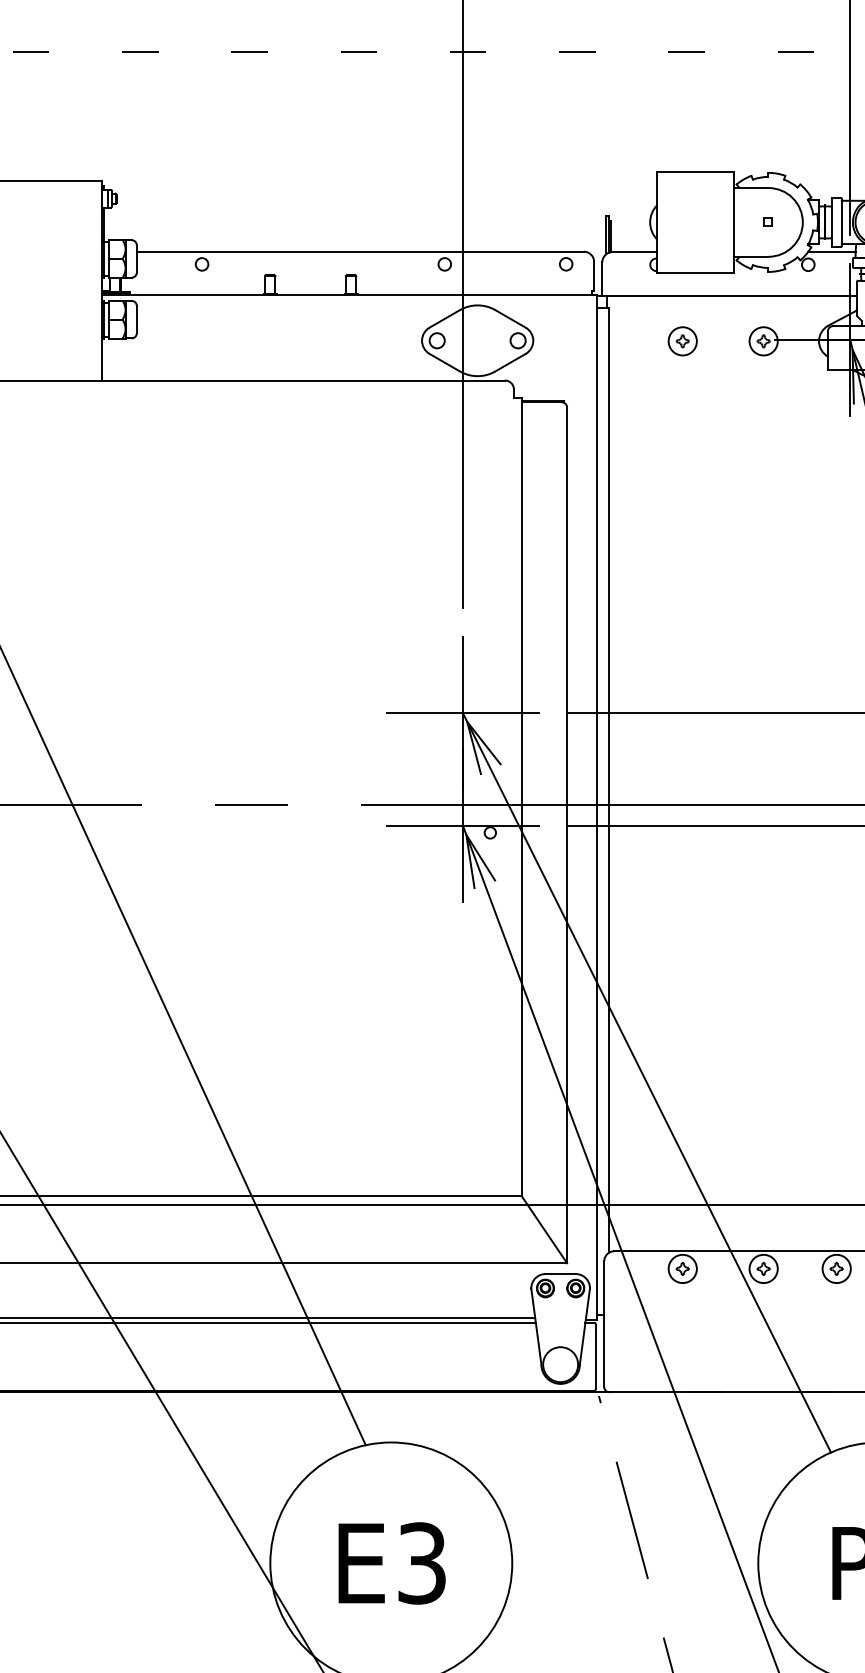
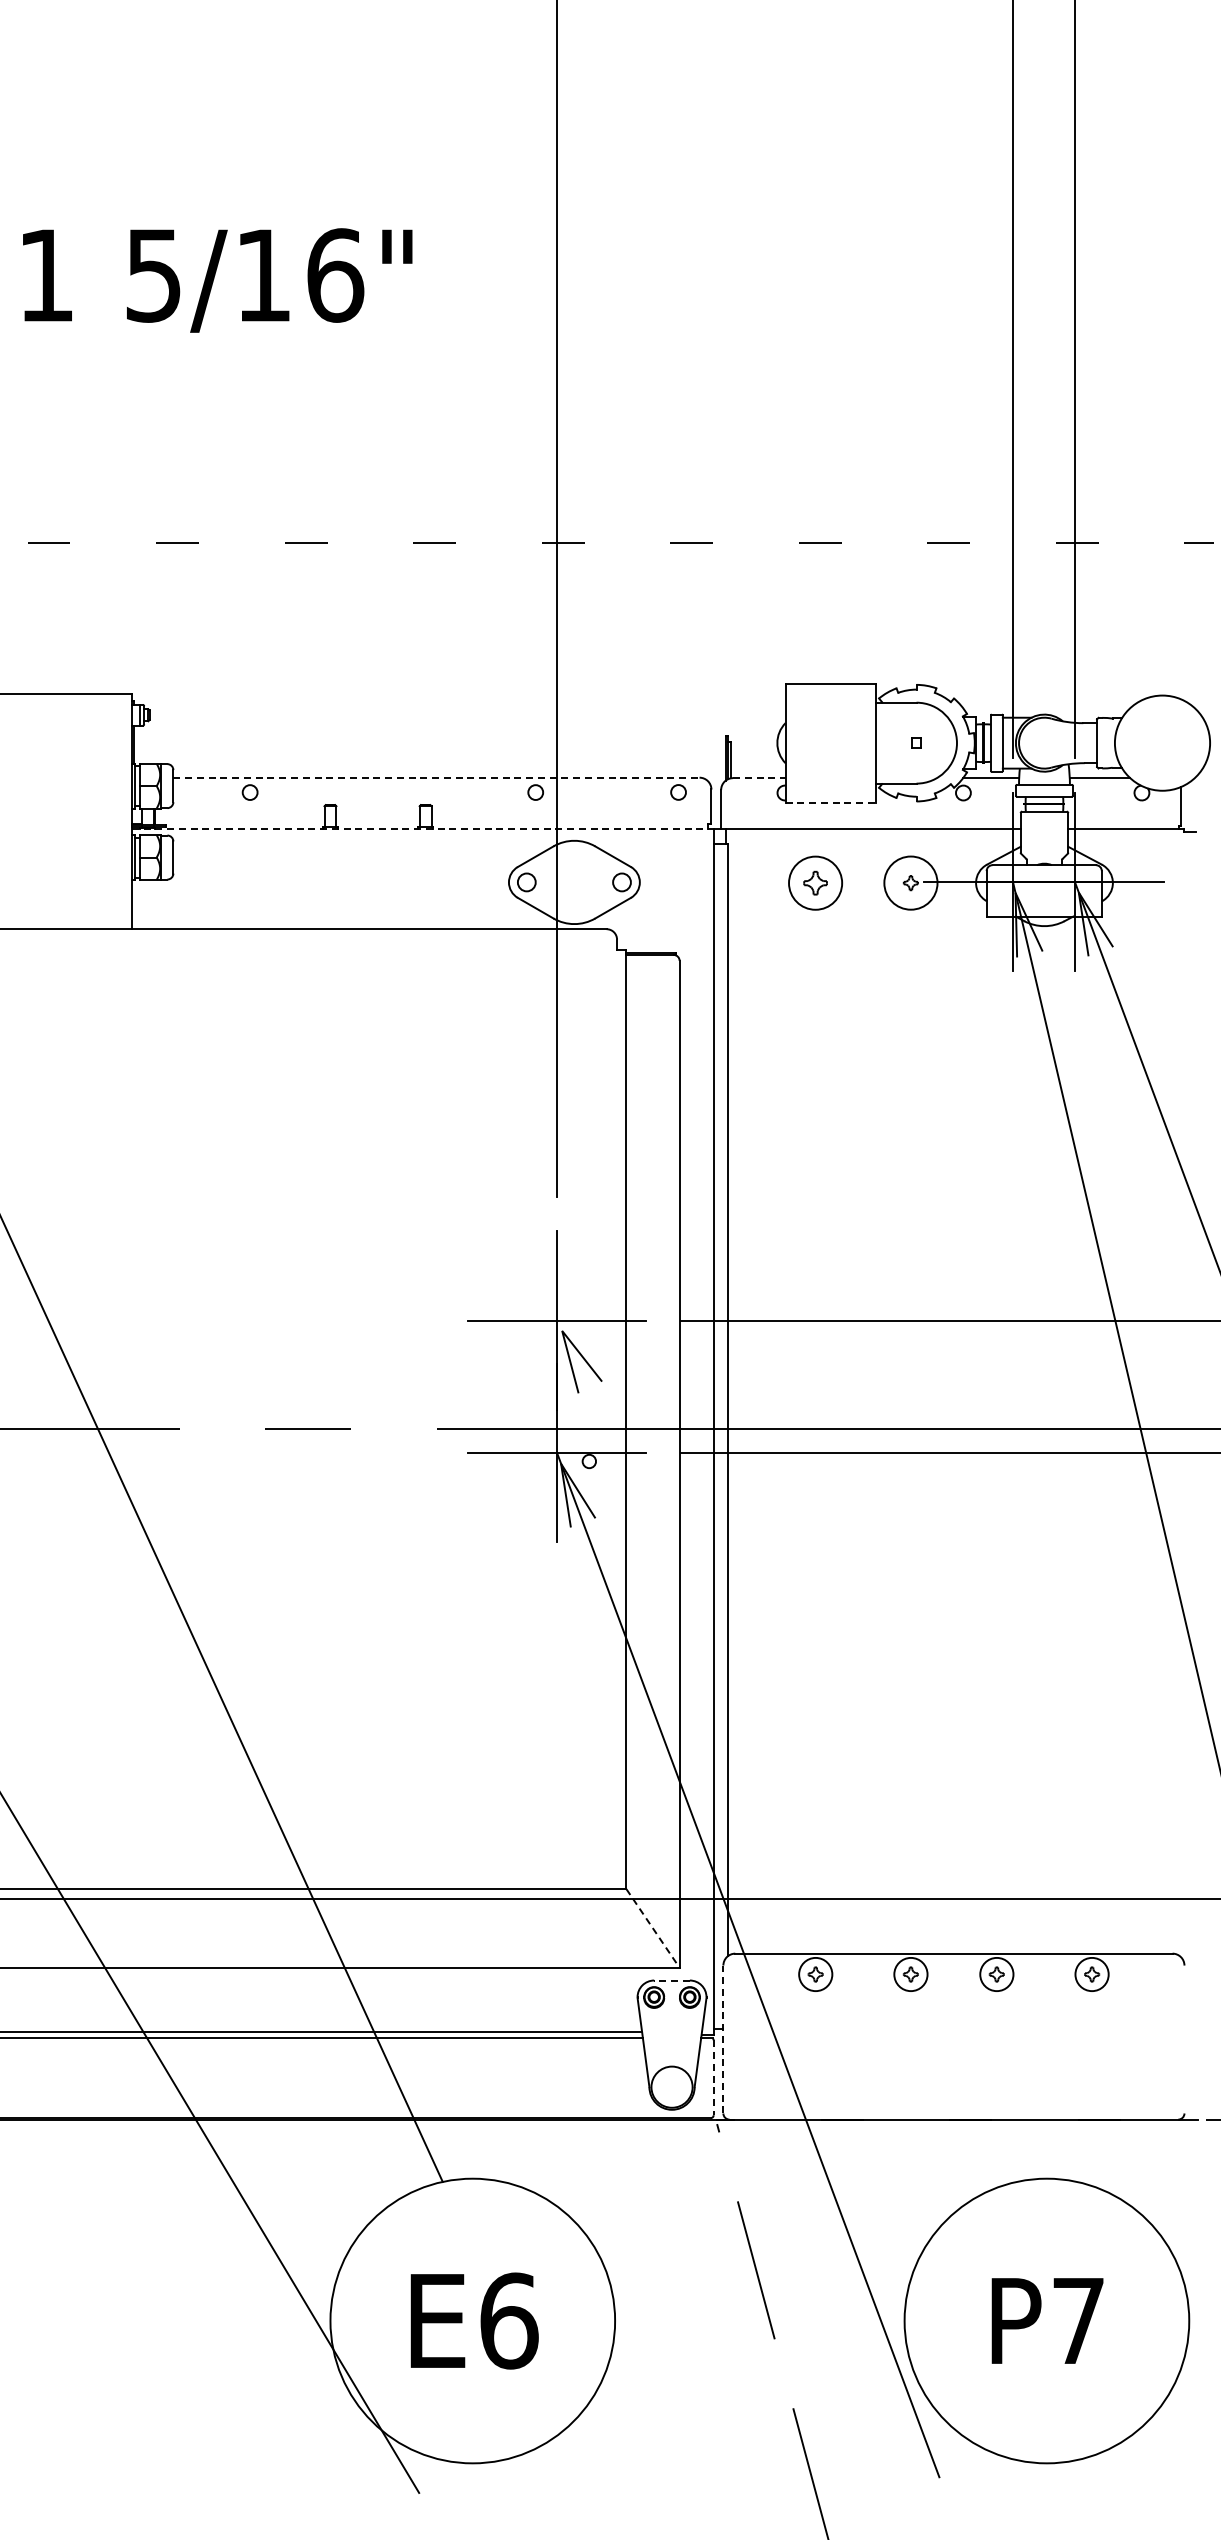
line: (360, 251) -> (436, 777), solid -> dashed
line: (634, 252) -> (759, 778), solid -> dashed
line: (696, 272) -> (831, 802), solid -> dashed
line: (349, 295) -> (423, 829), solid -> dashed
part: (682, 340) -> (815, 882), size x1.6
circle: (763, 340) -> (910, 882), size x1.6
line: (646, 1082) -> (773, 1755), removed
line: (544, 1229) -> (653, 1928), solid -> dashed
line: (561, 1274) -> (672, 1980), solid -> dashed
line: (604, 1324) -> (723, 2039), solid -> dashed
line: (595, 1357) -> (713, 2078), solid -> dashed
text: (422, 1562) -> (509, 2320), E3 -> E6

